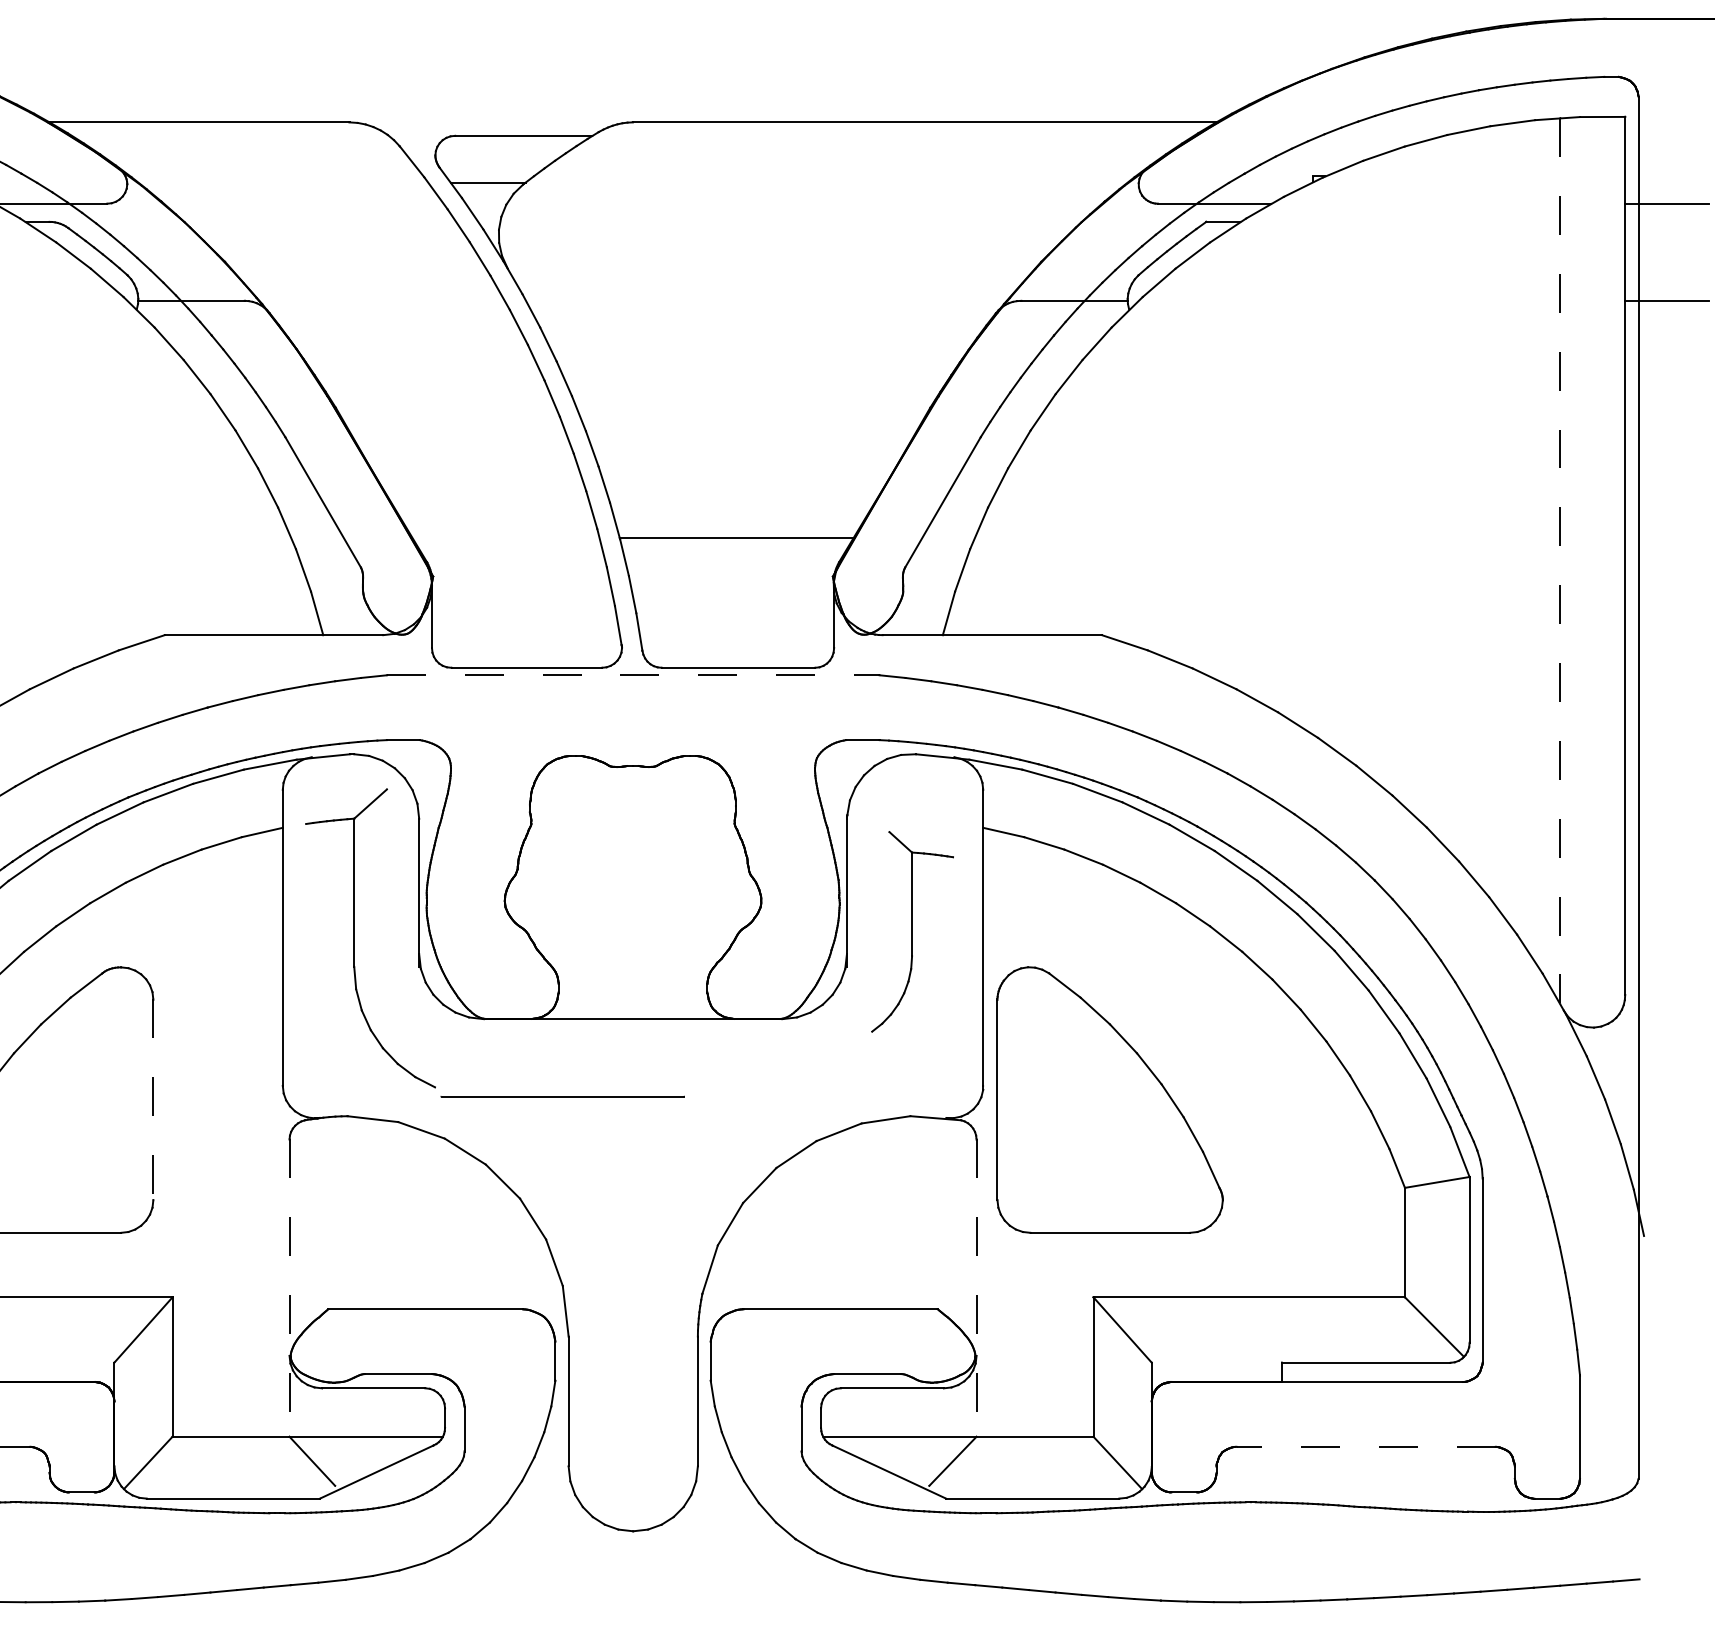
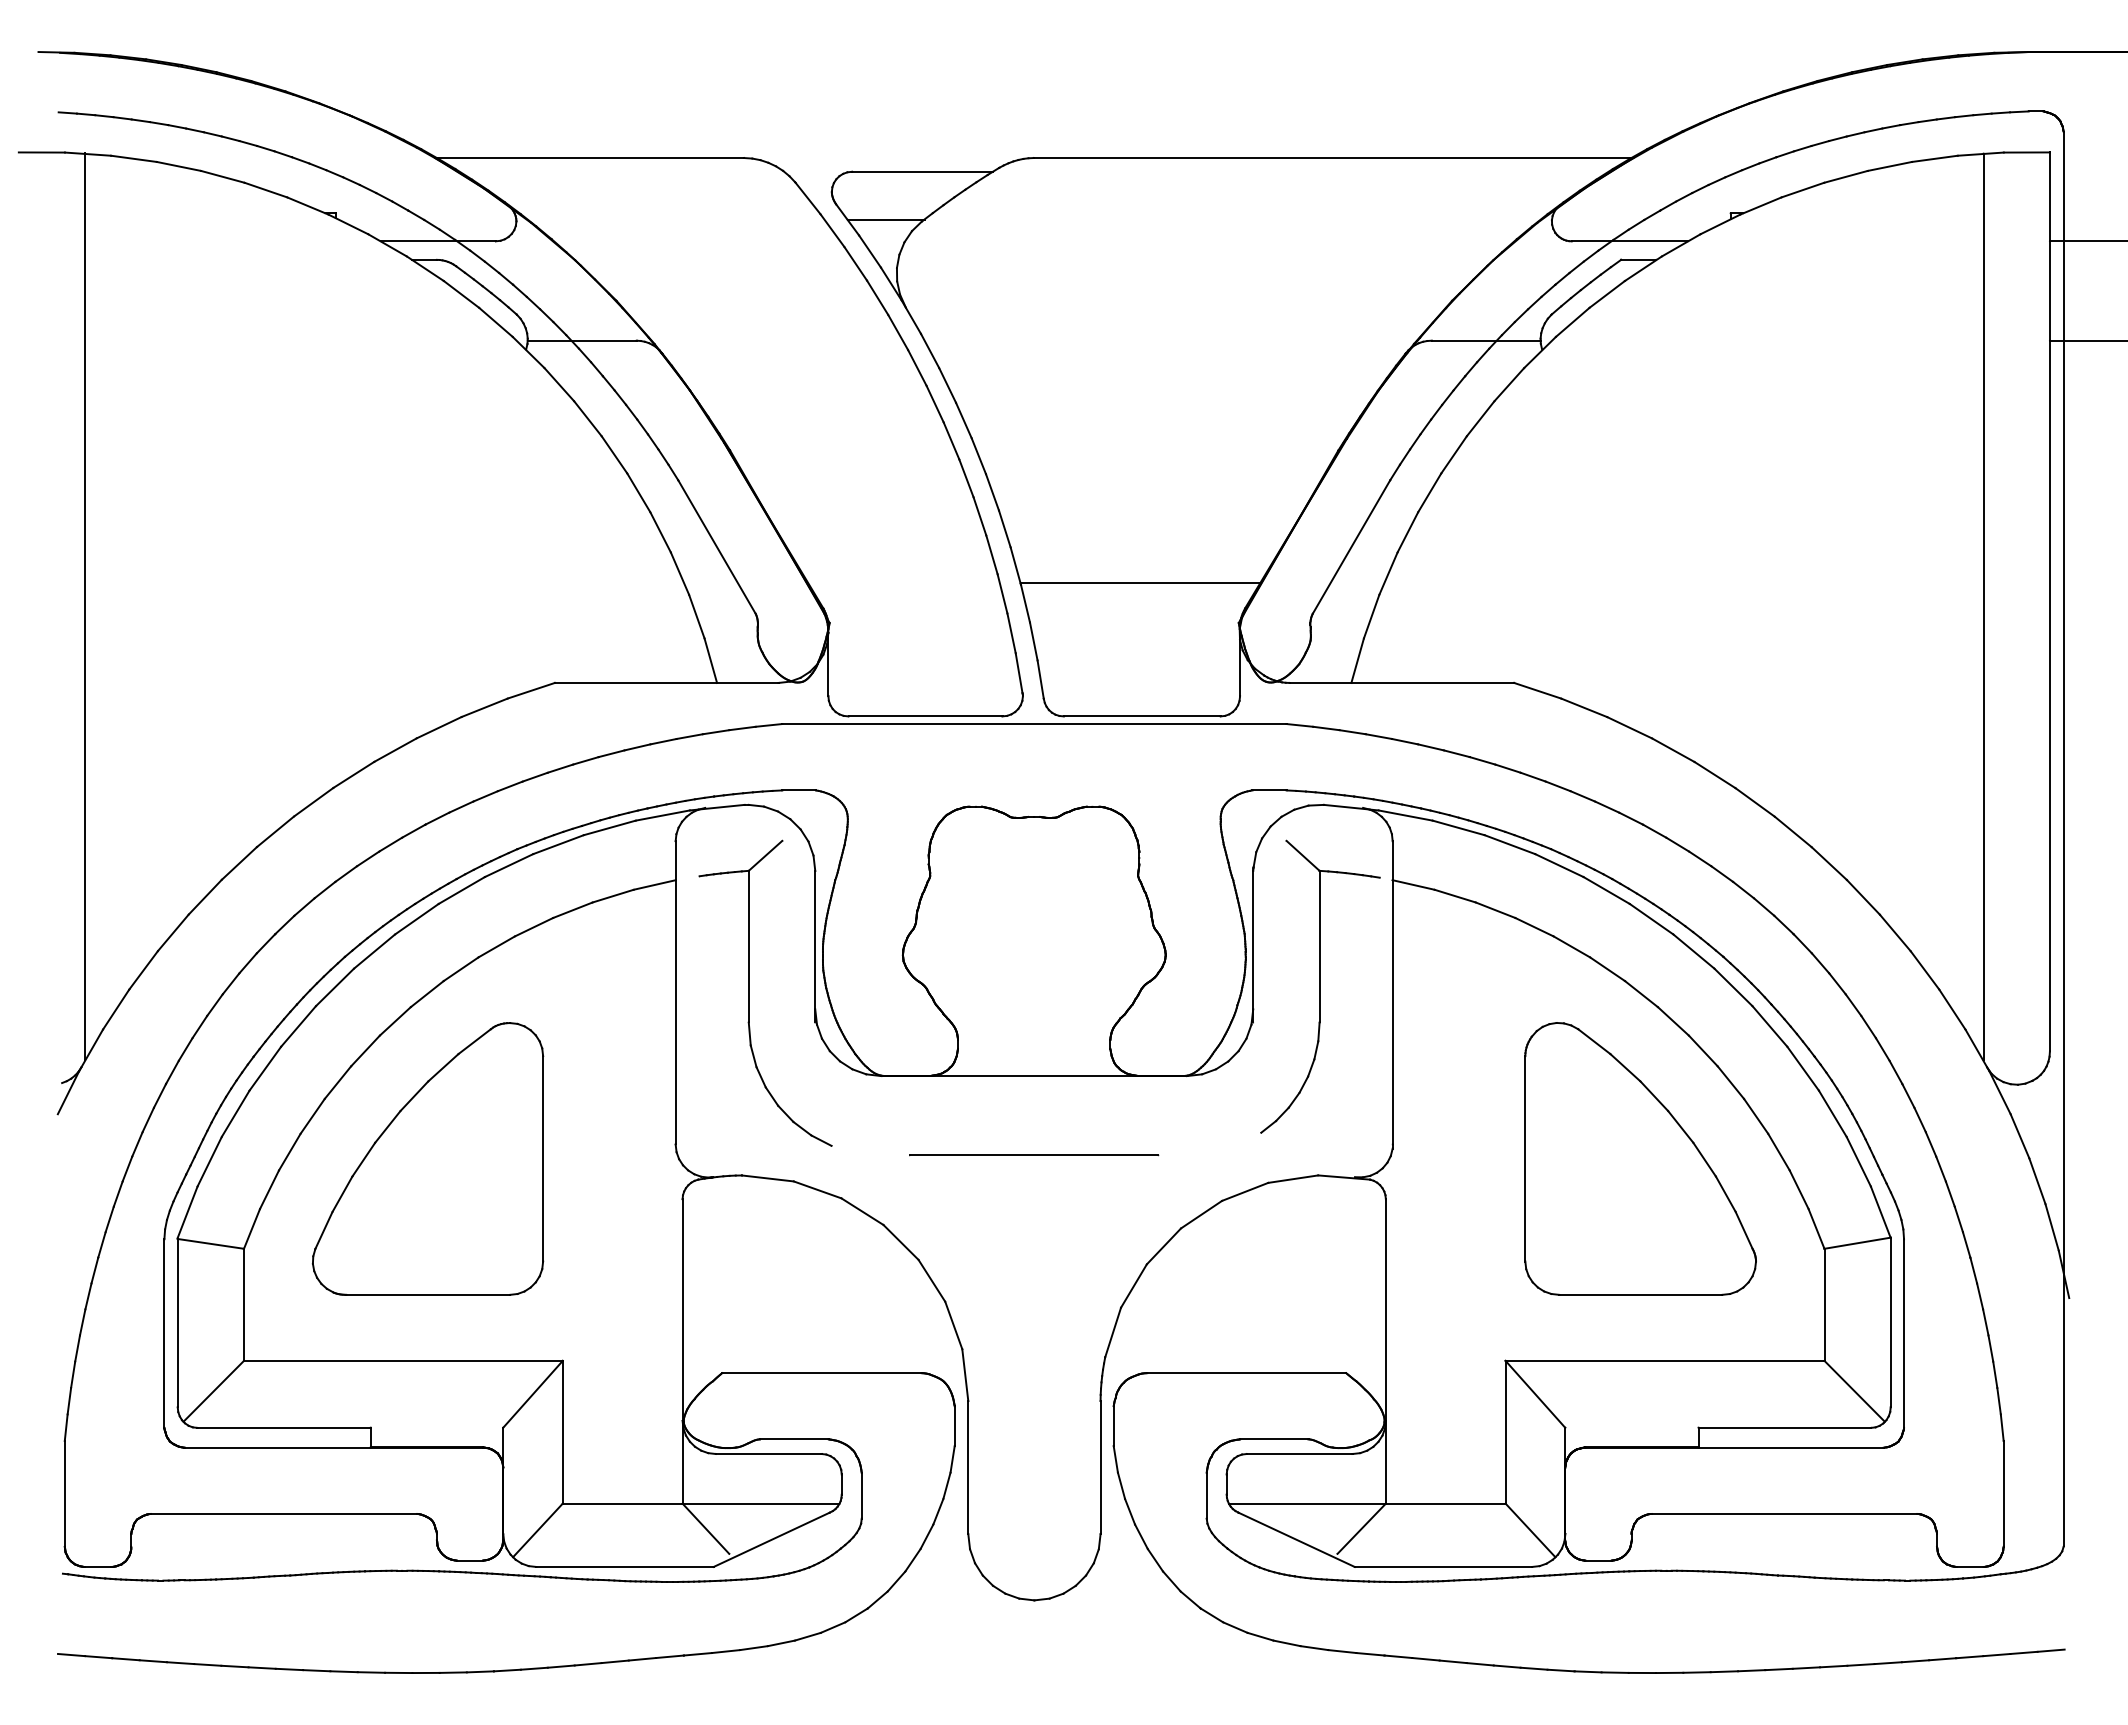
line: (1560, 561) -> (1983, 607), dashed -> solid
line: (633, 675) -> (1034, 724), dashed -> solid
part: (912, 931) -> (1320, 986), size x1.43
line: (562, 1096) -> (1034, 1155), moved
line: (153, 1099) -> (543, 1158), dashed -> solid
part: (1110, 1099) -> (1640, 1158), moved
line: (289, 1288) -> (682, 1351), dashed -> solid
line: (976, 1288) -> (1385, 1351), dashed -> solid
line: (1365, 1446) -> (1784, 1513), dashed -> solid

